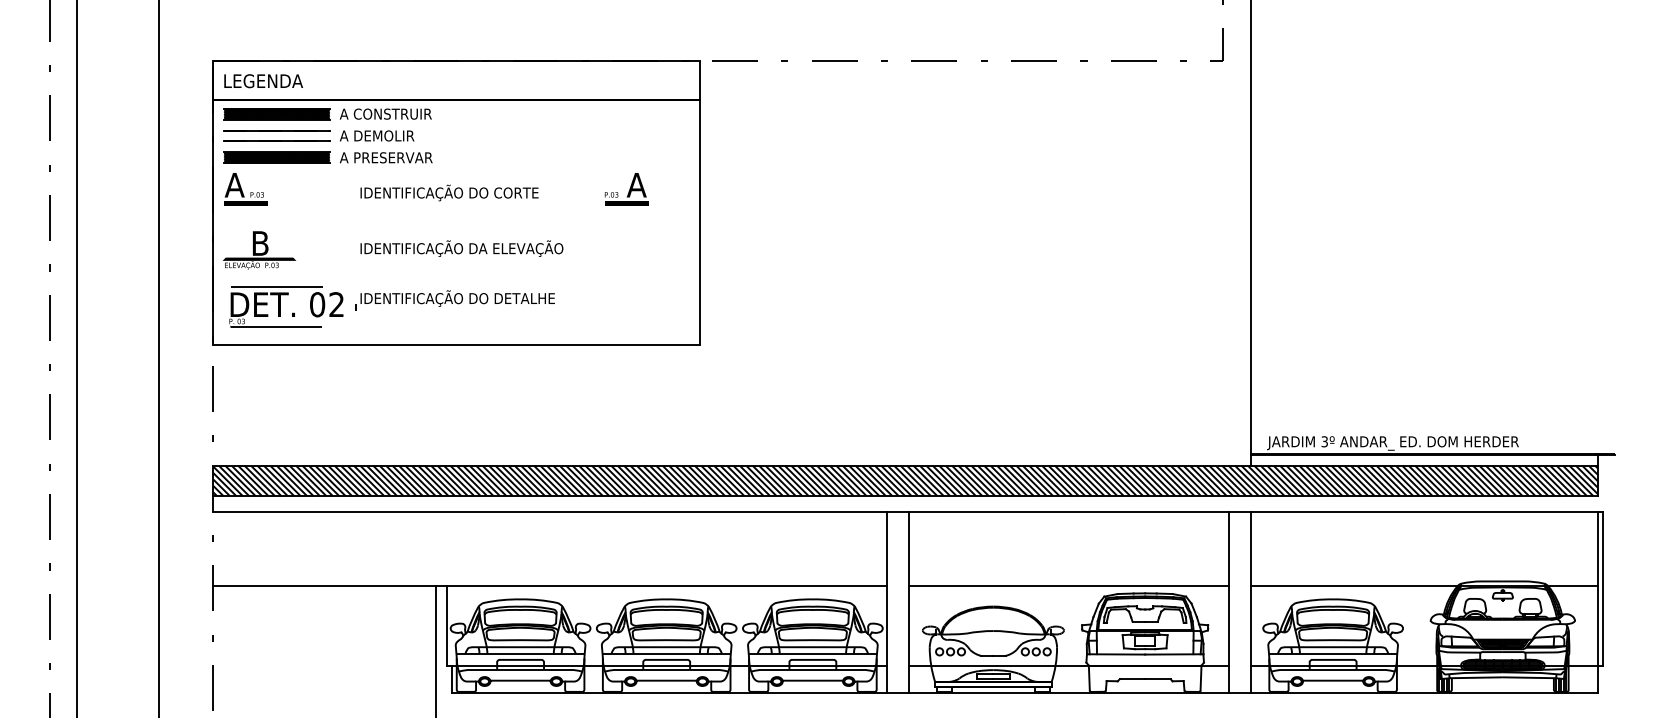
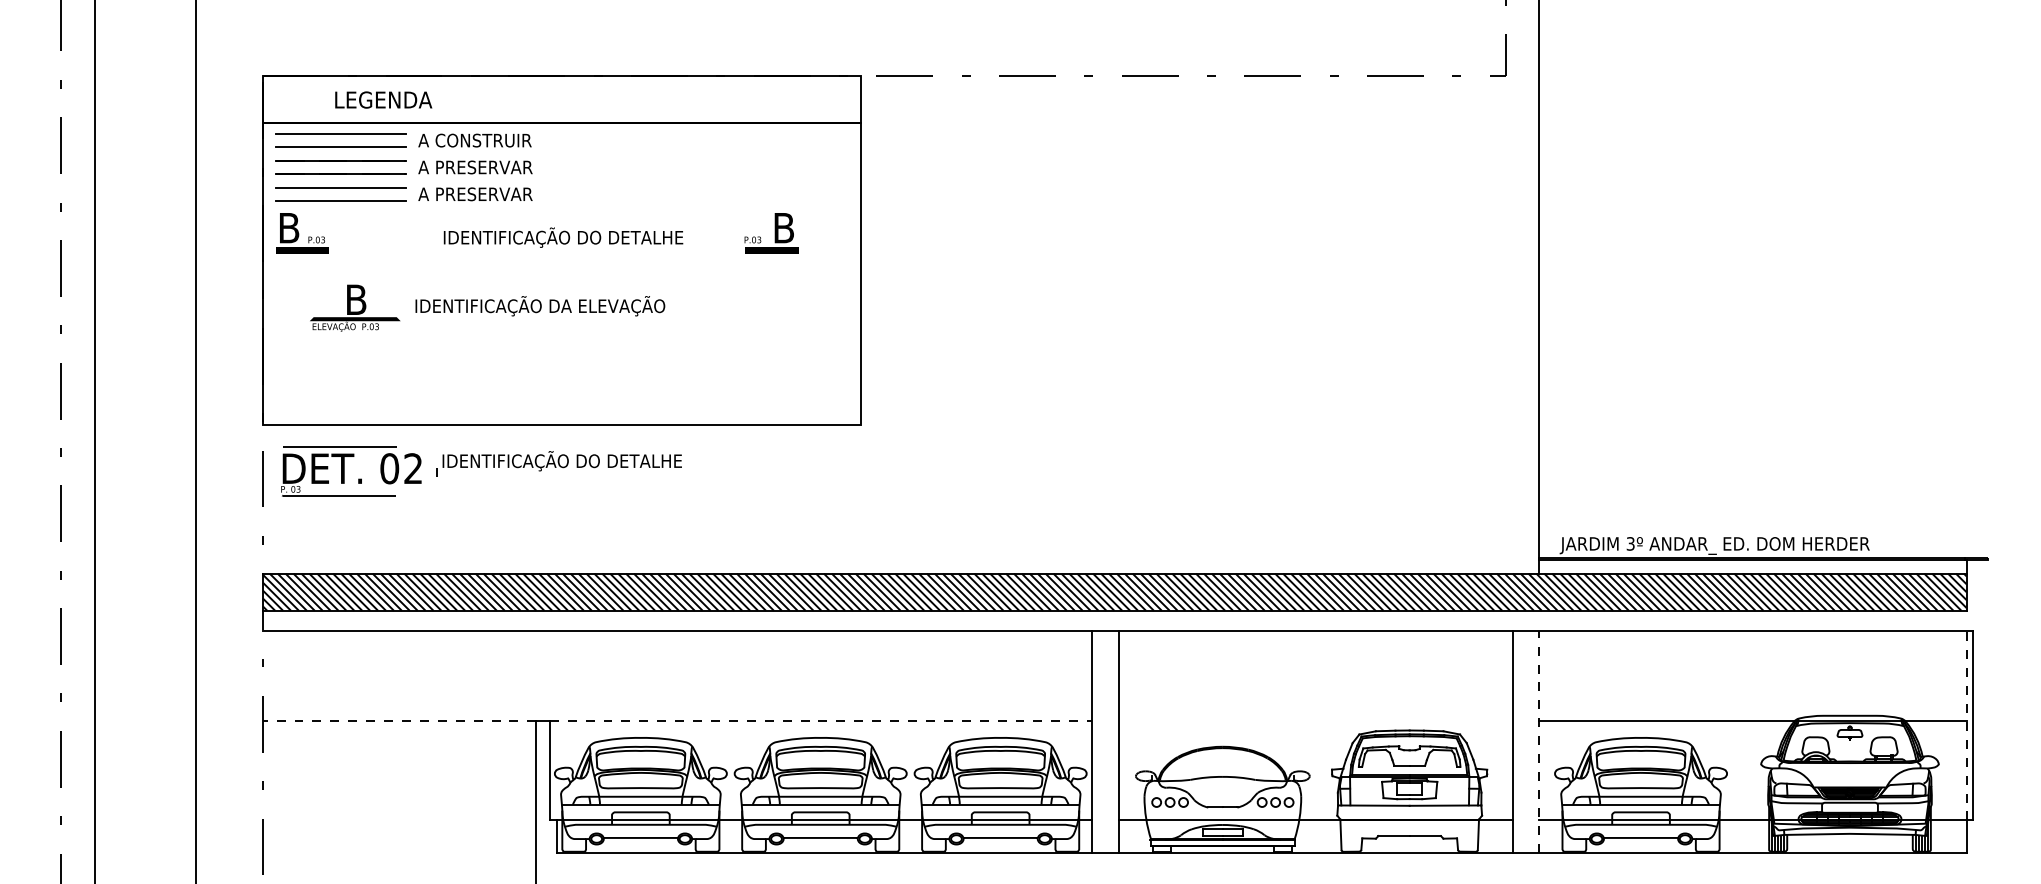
text: (263, 81) -> (383, 100), moved
hatch: (276, 113) -> (340, 139), removed
text: (393, 135) -> (484, 166), A DEMOLIR -> A PRESERVAR
hatch: (276, 157) -> (340, 193), removed
text: (234, 185) -> (288, 228), A -> B
text: (636, 185) -> (783, 228), A -> B
text: (524, 192) -> (645, 237), IDENTIFICAÇÃO DO CORTE -> IDENTIFICAÇÃO DO DETALHE
text: (461, 248) -> (539, 305), moved
text: (259, 250) -> (355, 308), moved
part: (391, 306) -> (480, 470), moved
line: (324, 586) -> (399, 722), solid -> dashed
line: (667, 586) -> (821, 722), solid -> dashed
line: (1068, 586) -> (1315, 722), removed
line: (1597, 588) -> (1966, 724), solid -> dashed
line: (1250, 601) -> (1539, 740), solid -> dashed

